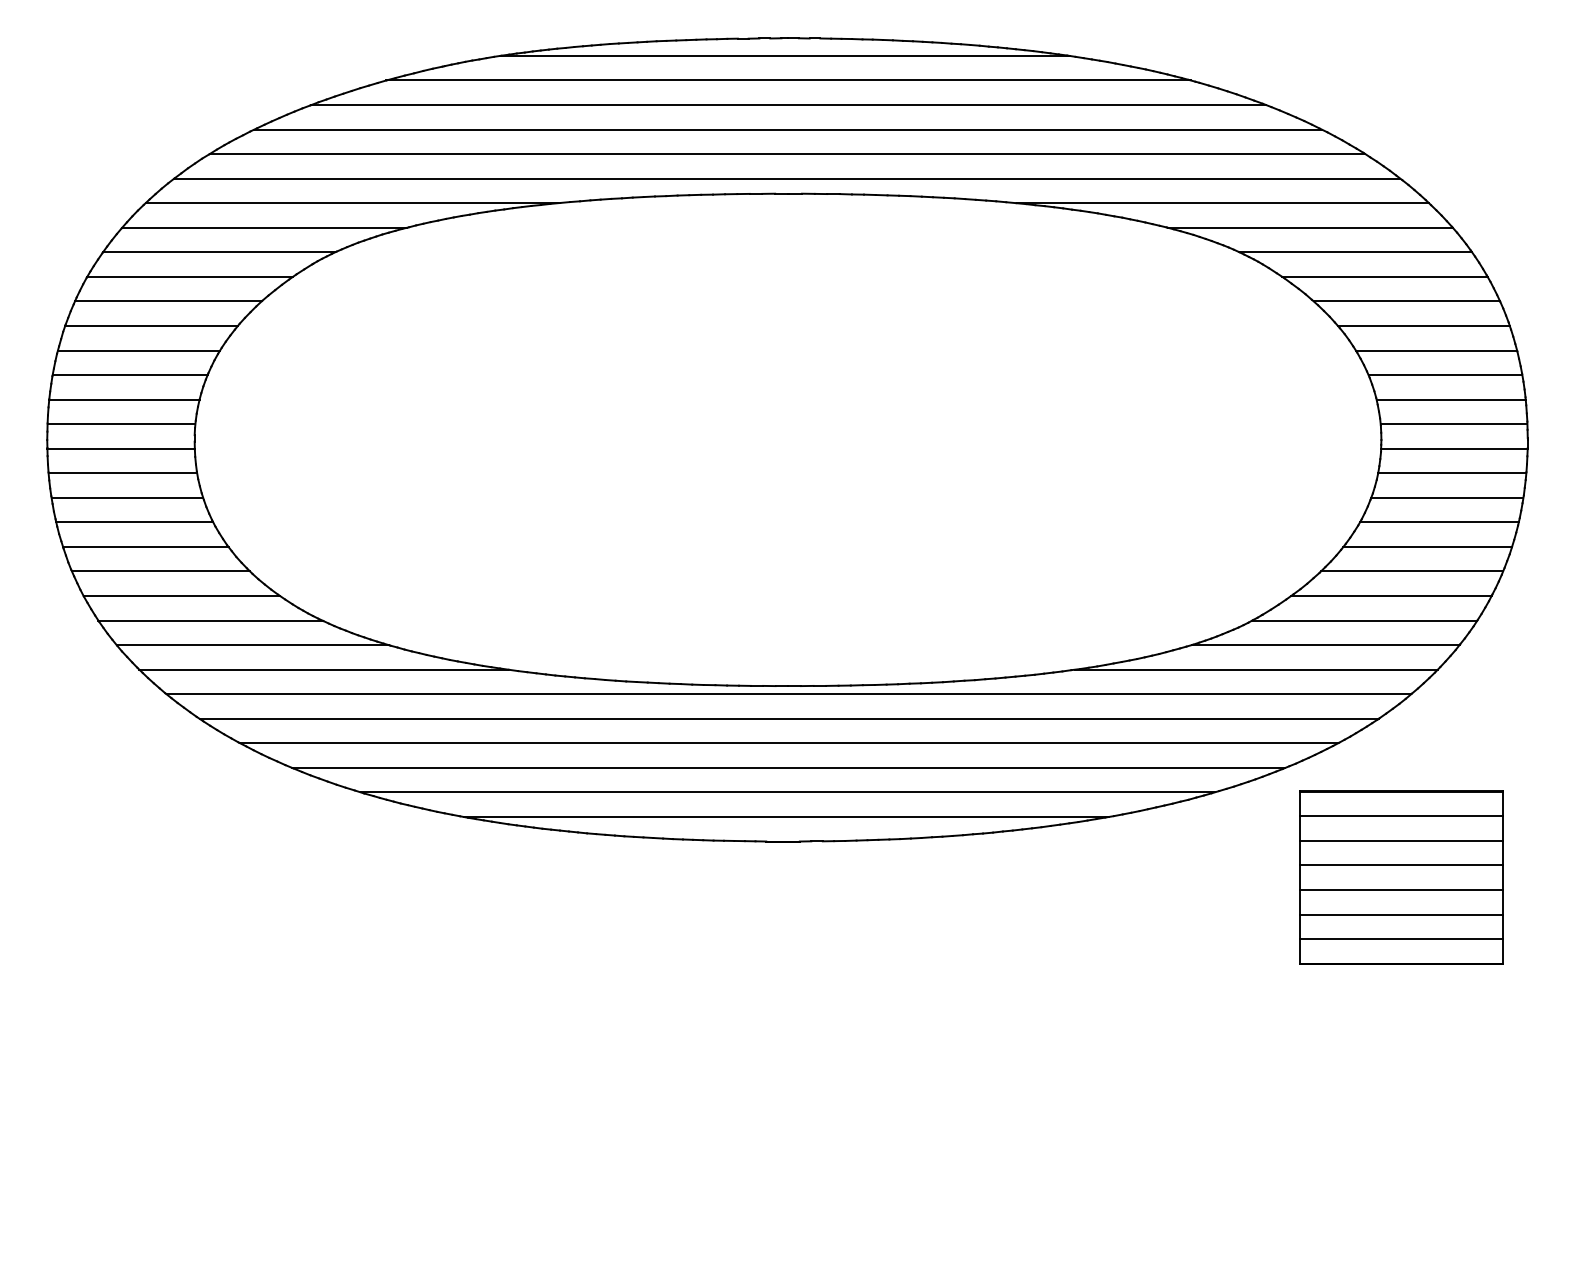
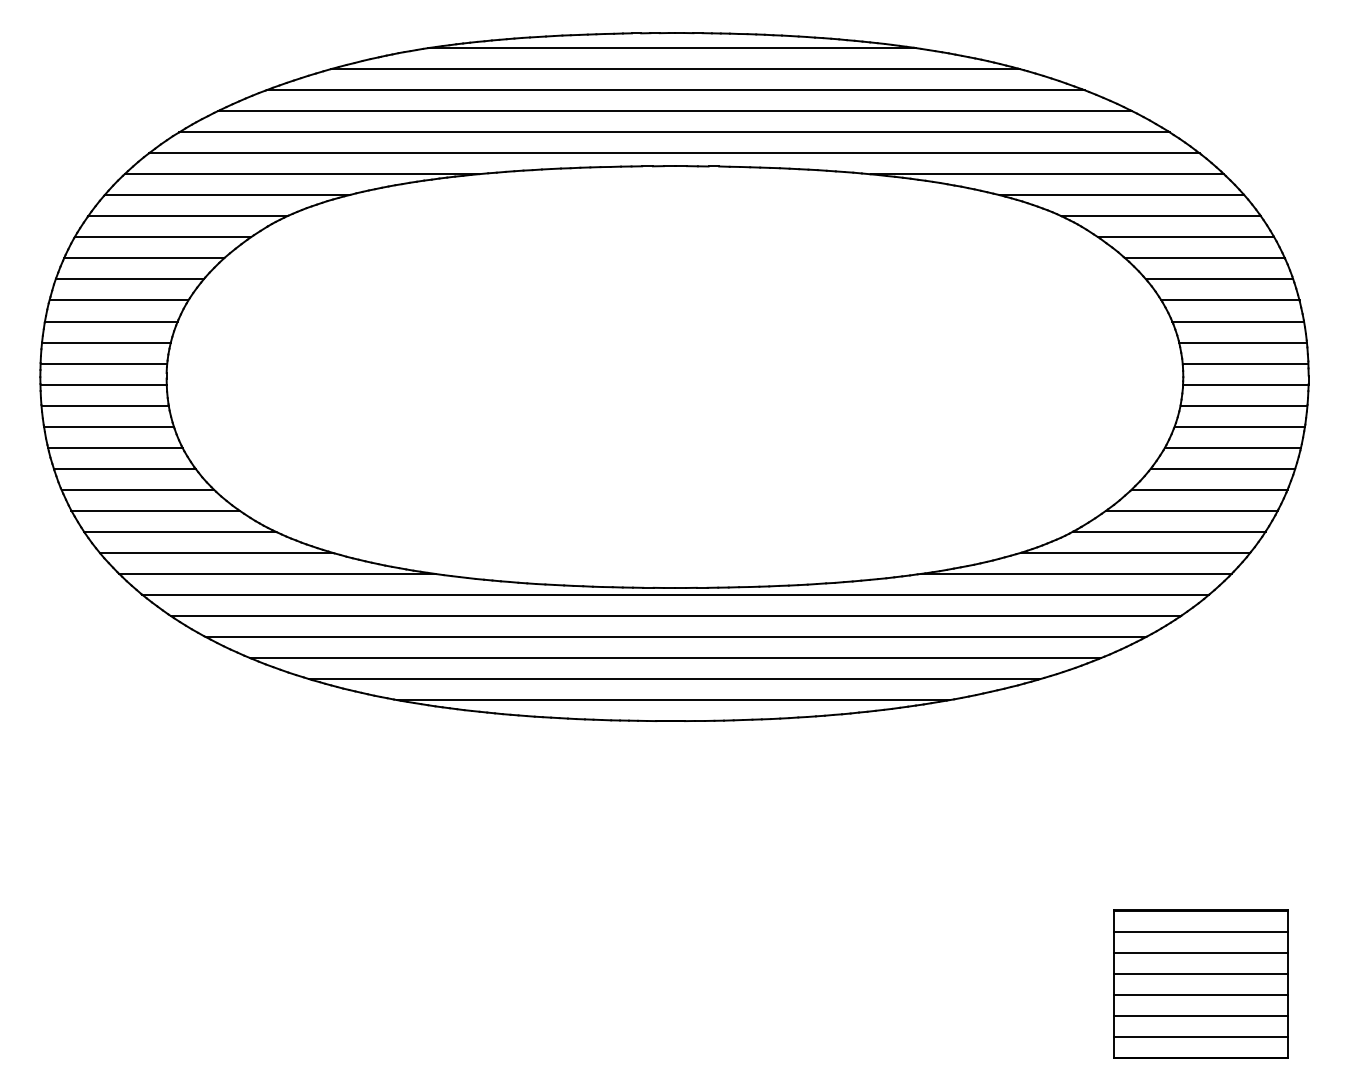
part: (1401, 877) -> (1200, 984), moved

